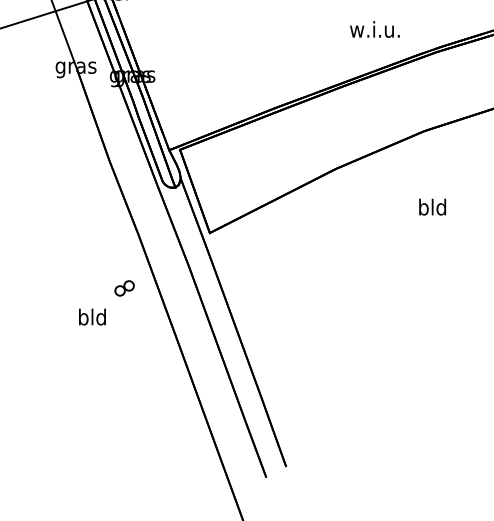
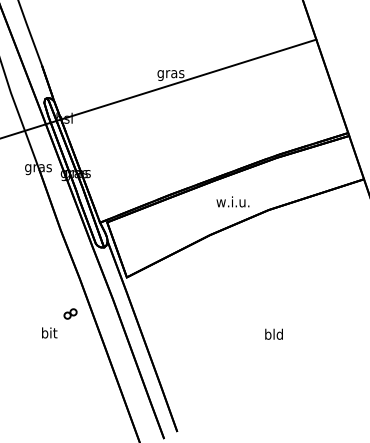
text: (374, 28) -> (232, 201), moved
text: (431, 205) -> (273, 333), moved
text: (92, 316) -> (49, 332), bld -> bit

